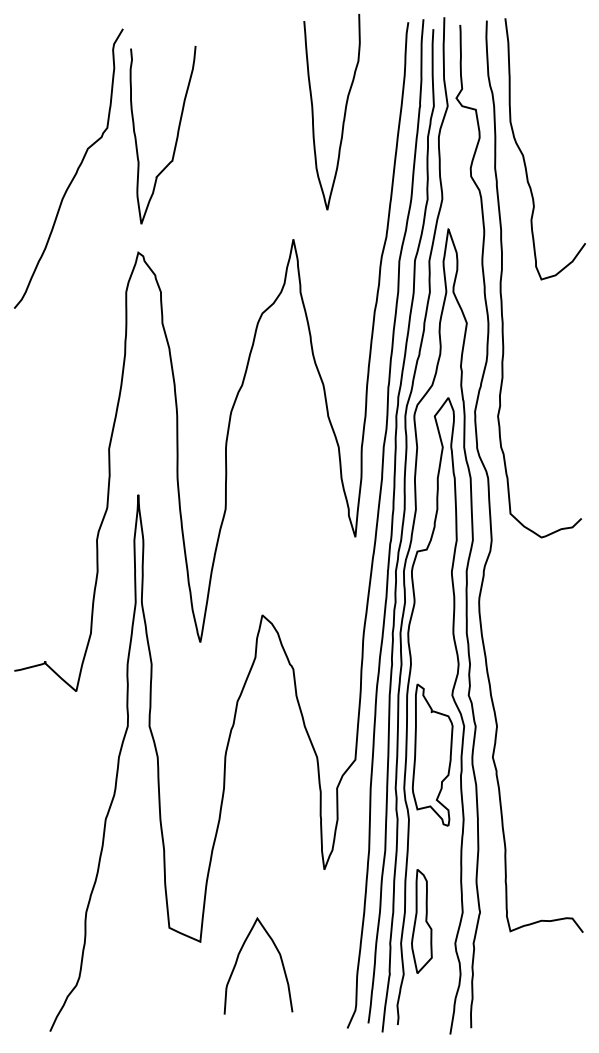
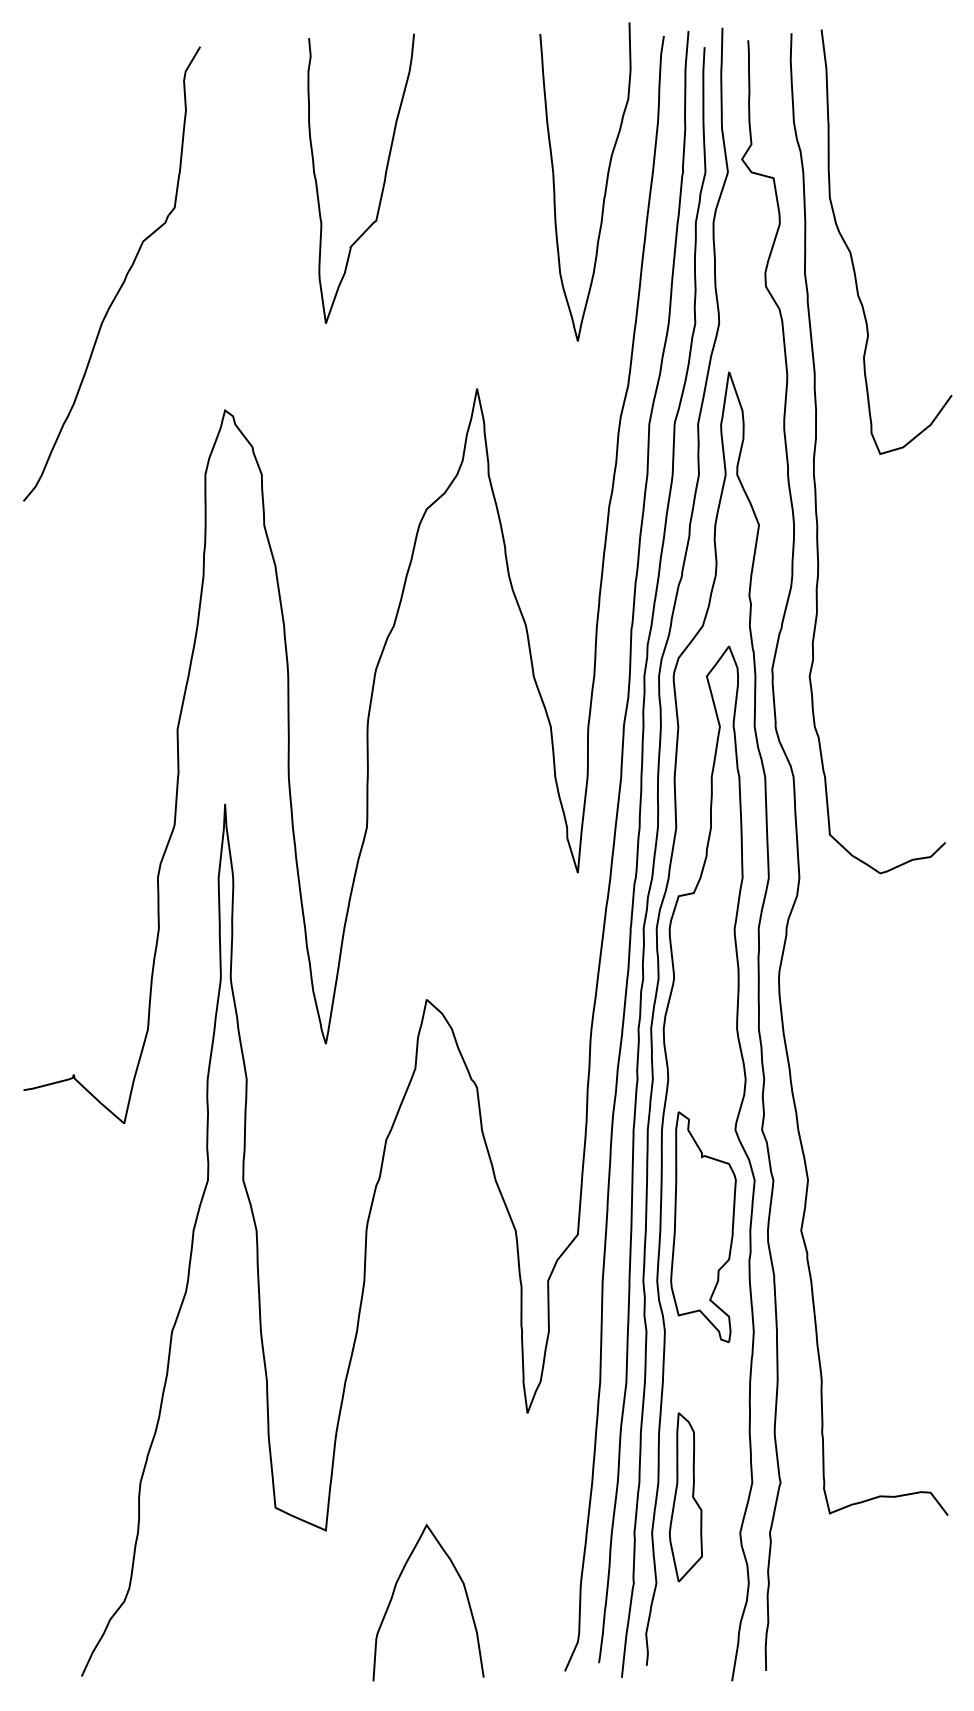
curve: (343, 116) -> (604, 189), moved
curve: (175, 140) -> (381, 187), moved
curve: (238, 958) -> (395, 1590), moved

